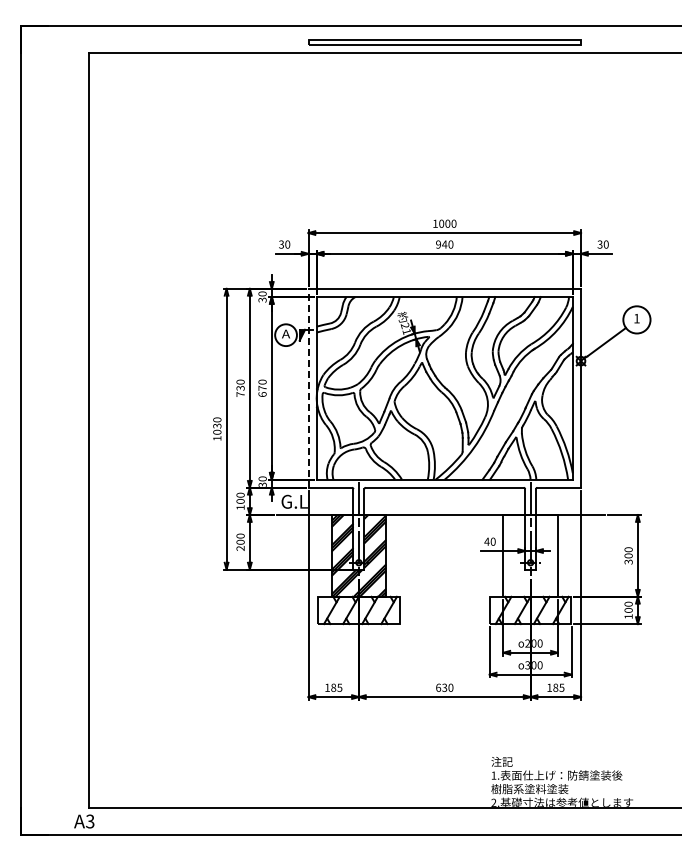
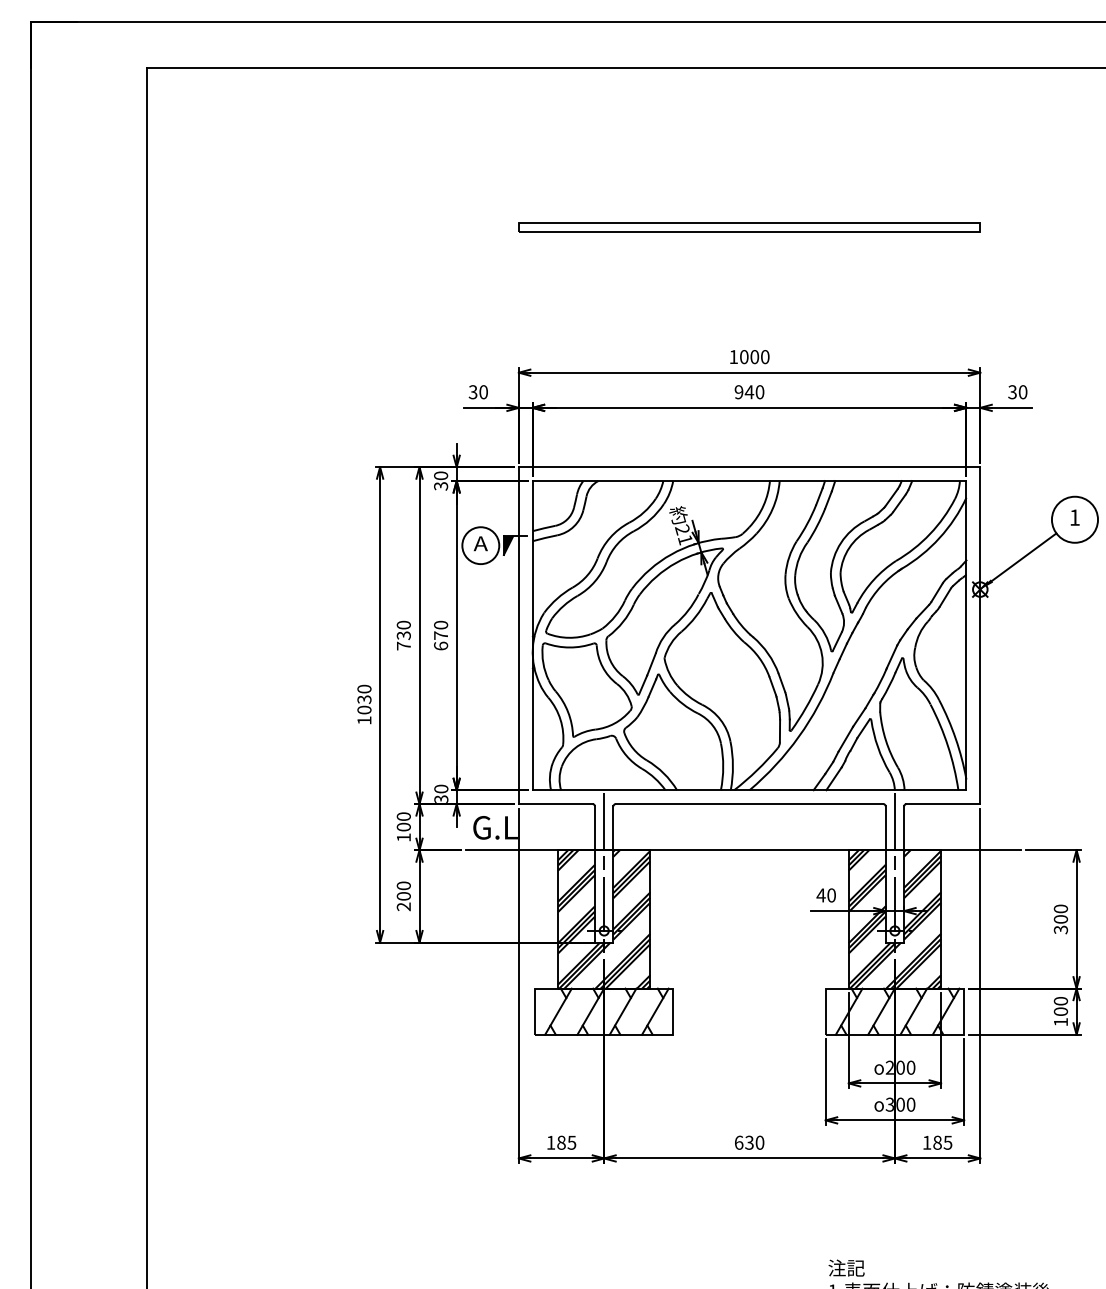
part: (444, 42) -> (749, 227), moved
line: (308, 387) -> (518, 634), dashed -> solid
hatch: (530, 555) -> (894, 918), added

